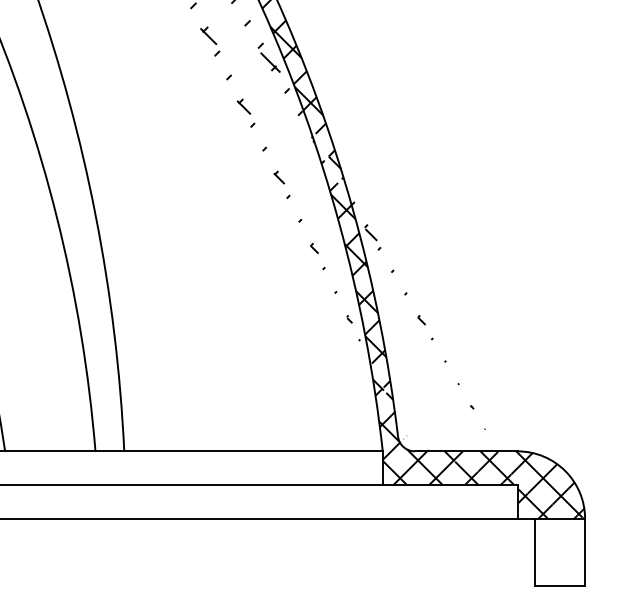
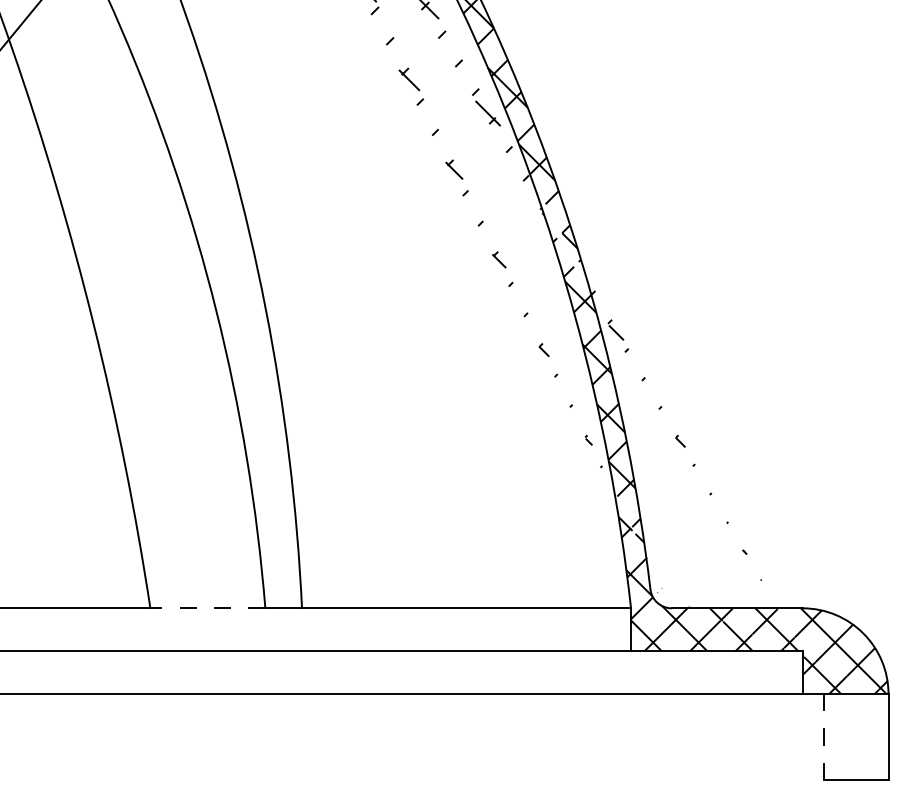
line: (50, 451) -> (207, 608), solid -> dashed
line: (534, 552) -> (824, 737), solid -> dashed

